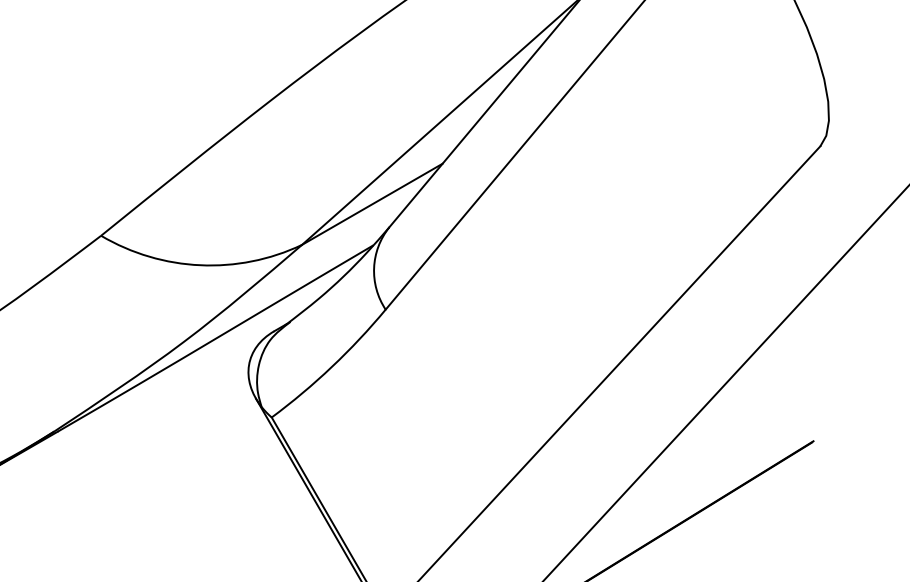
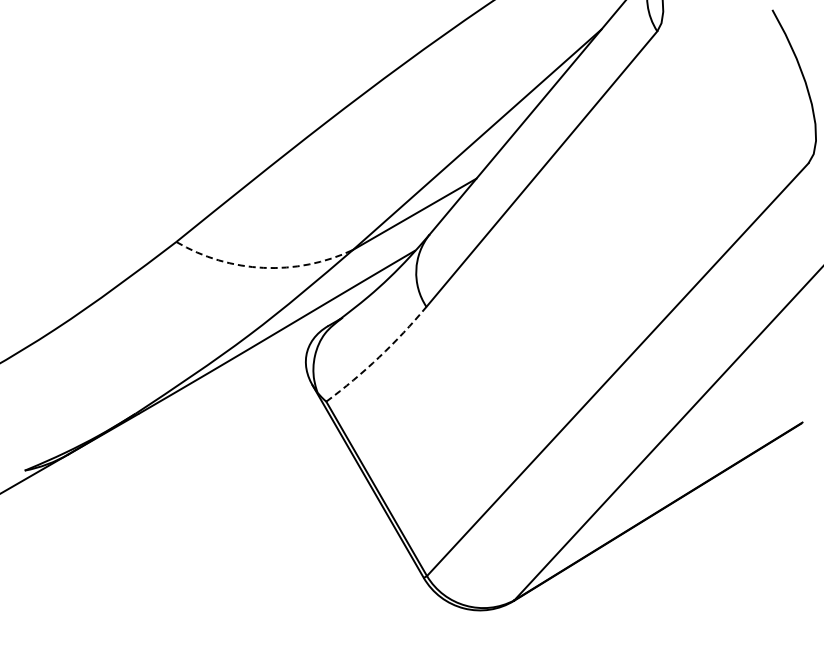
arc: (200, 264) -> (263, 267), solid -> dashed
arc: (332, 367) -> (379, 357), solid -> dashed

